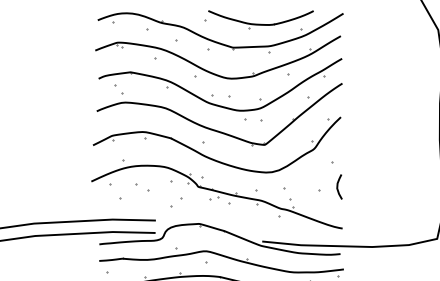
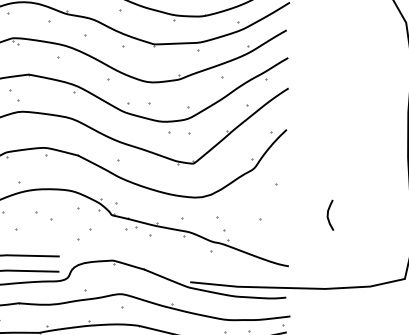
curve: (338, 186) -> (329, 214), moved

